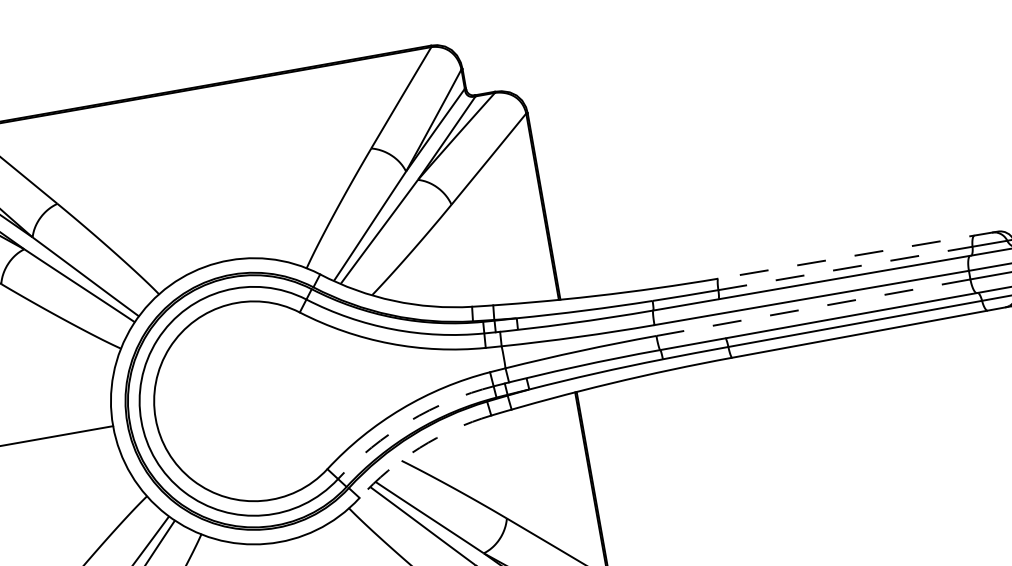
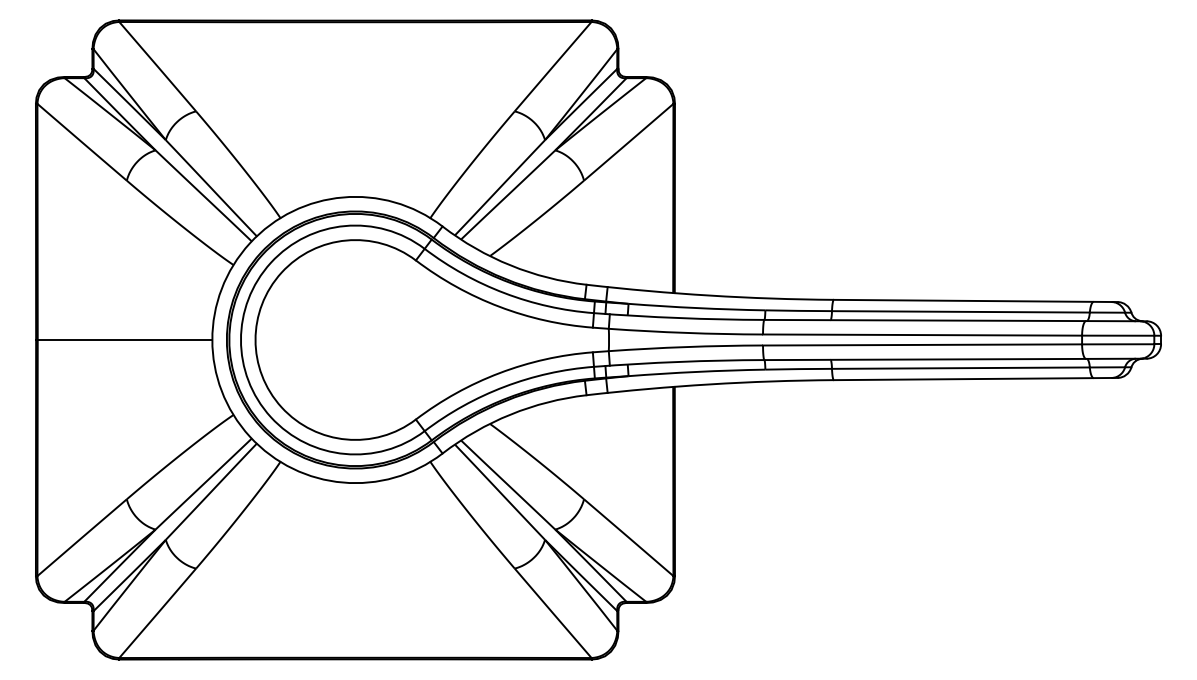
line: (857, 254) -> (975, 300), dashed -> solid
line: (844, 268) -> (960, 311), dashed -> solid
line: (813, 307) -> (922, 344), dashed -> solid
arc: (408, 421) -> (504, 386), dashed -> solid
arc: (419, 447) -> (510, 414), dashed -> solid

